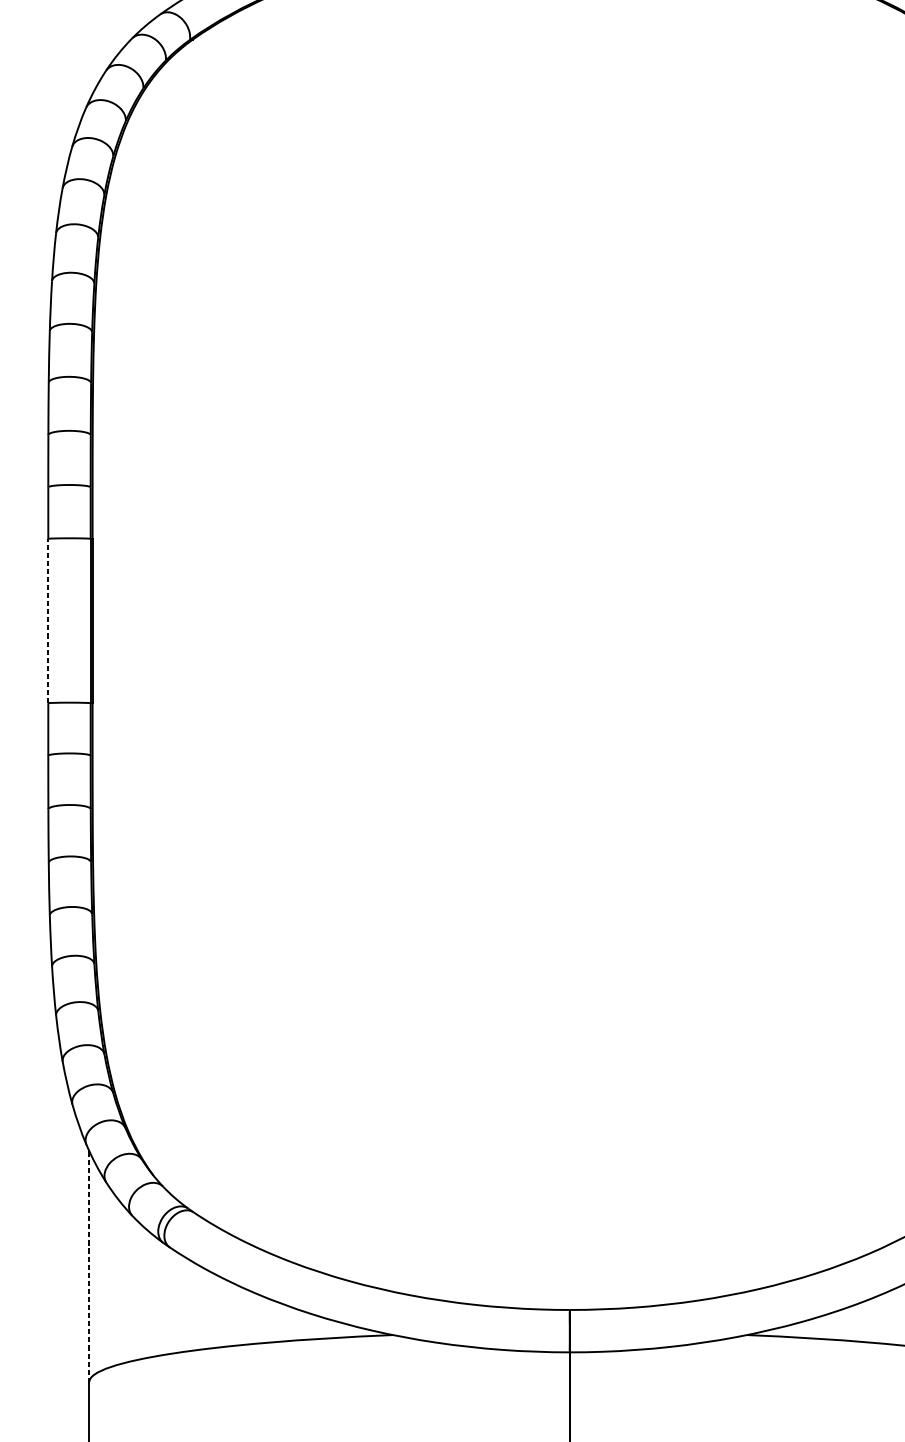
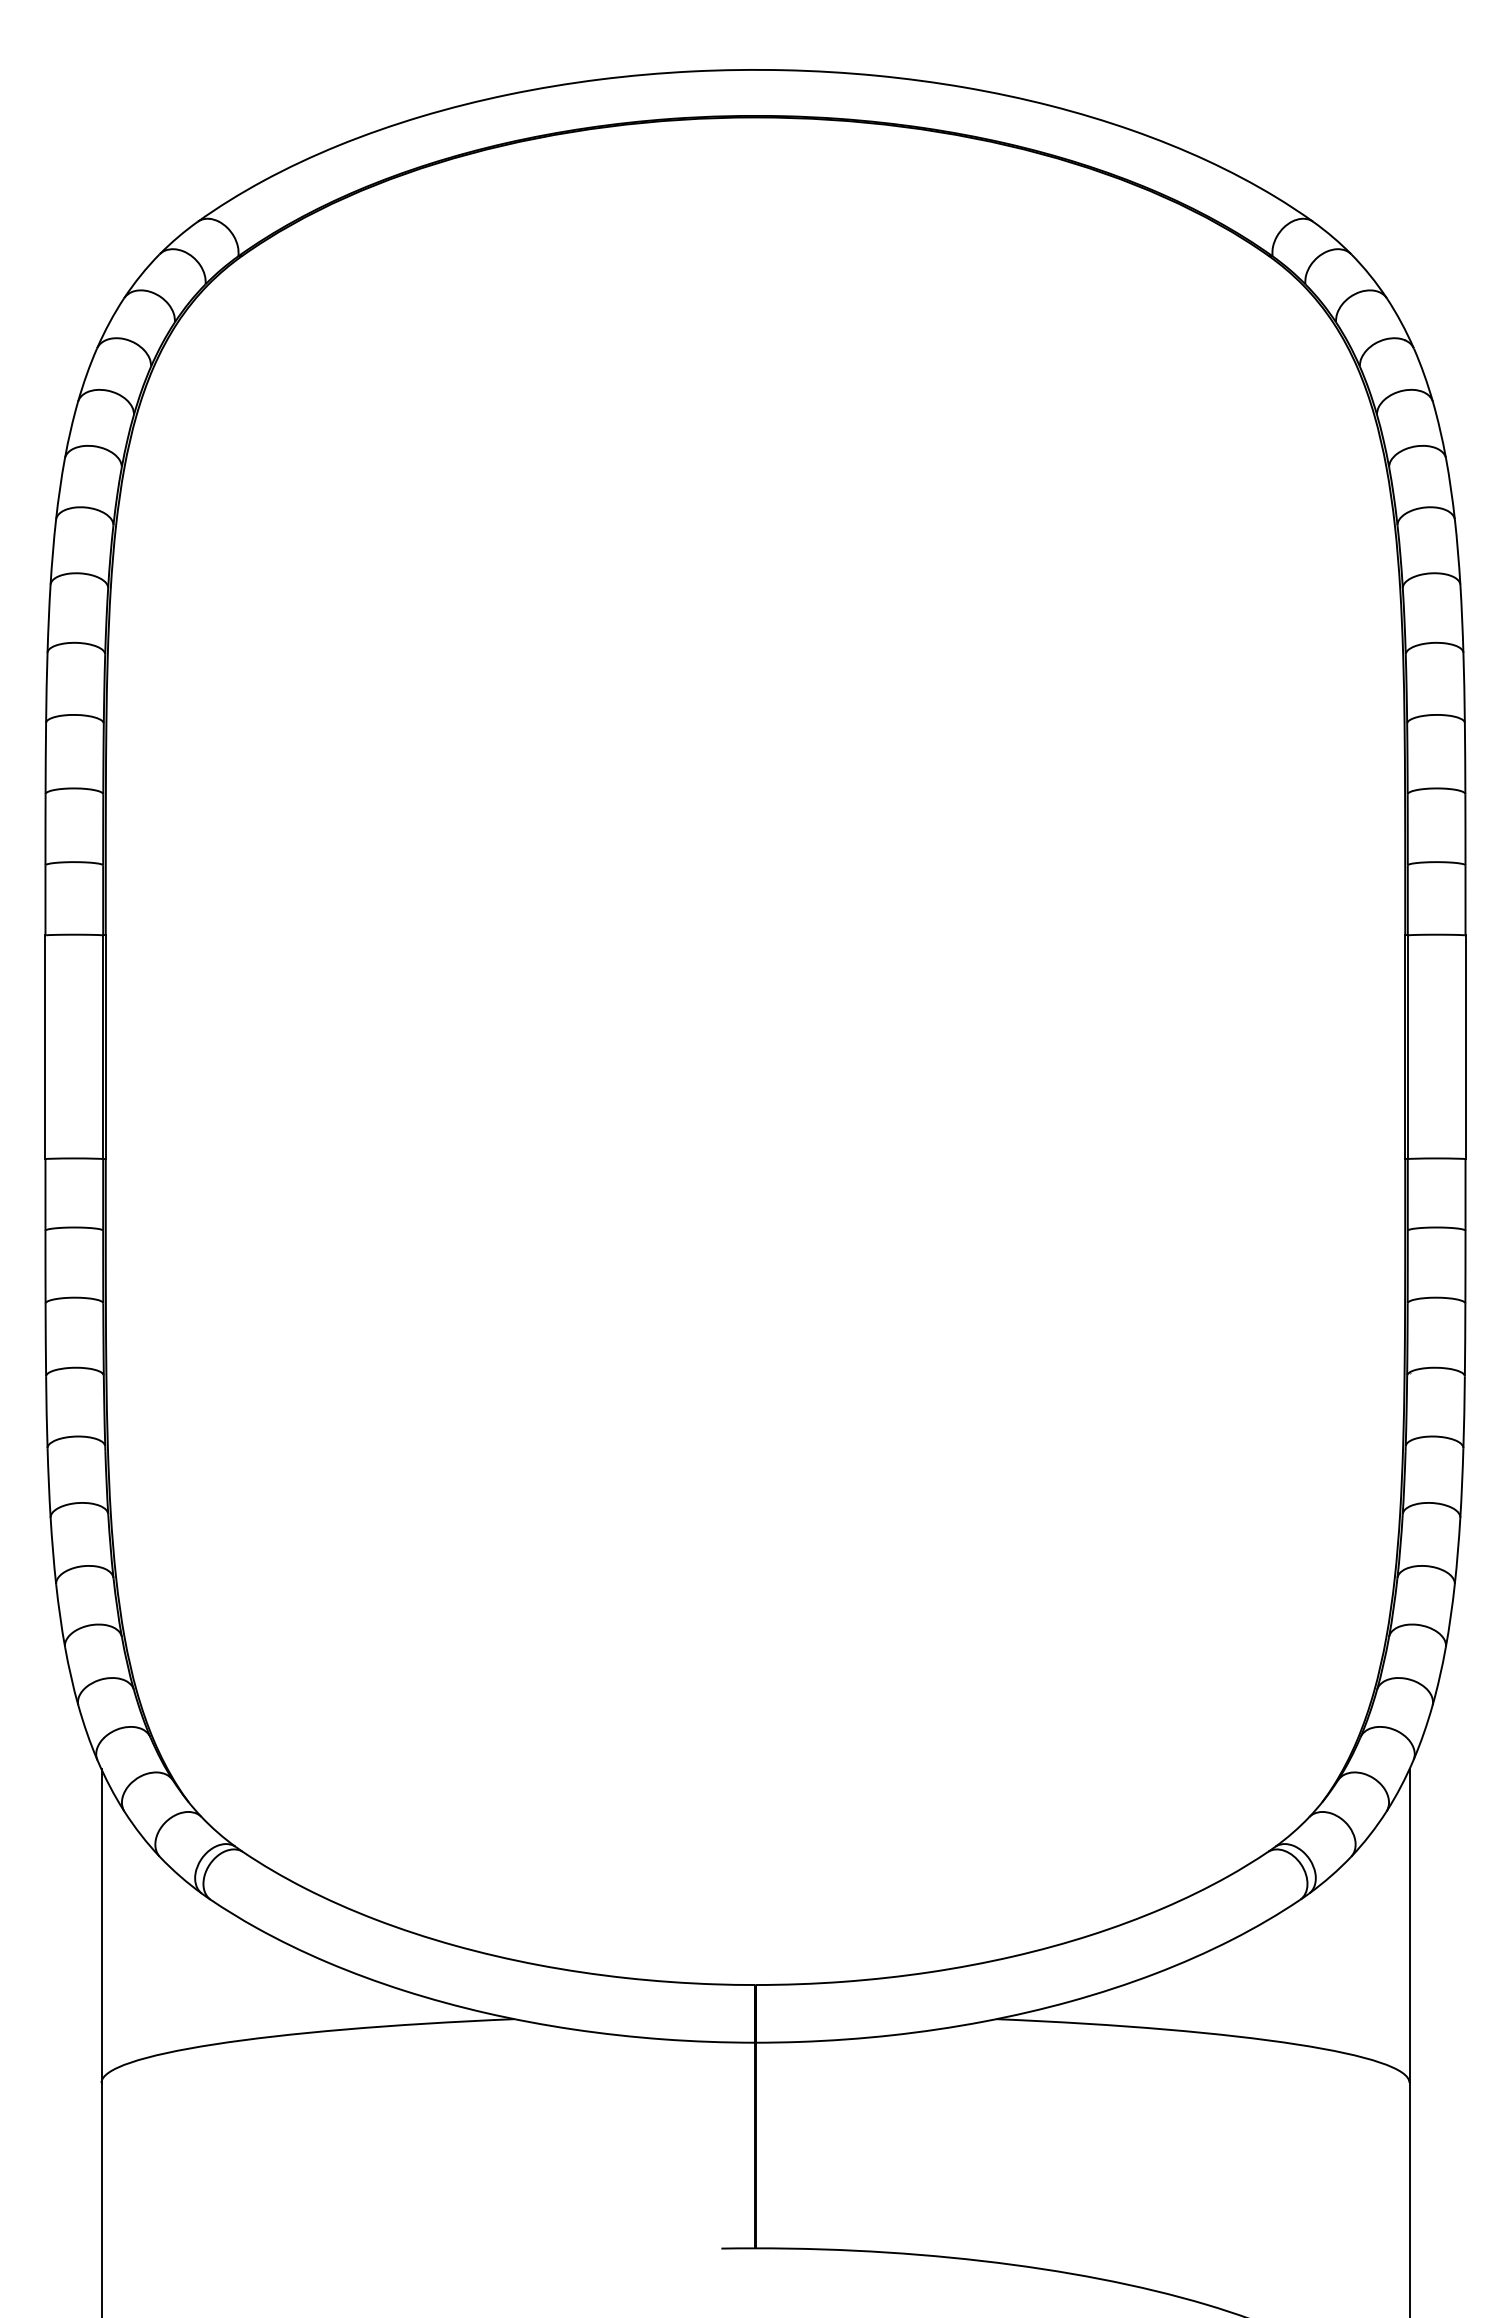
line: (48, 621) -> (45, 1047), dashed -> solid
line: (89, 1266) -> (101, 1926), dashed -> solid

